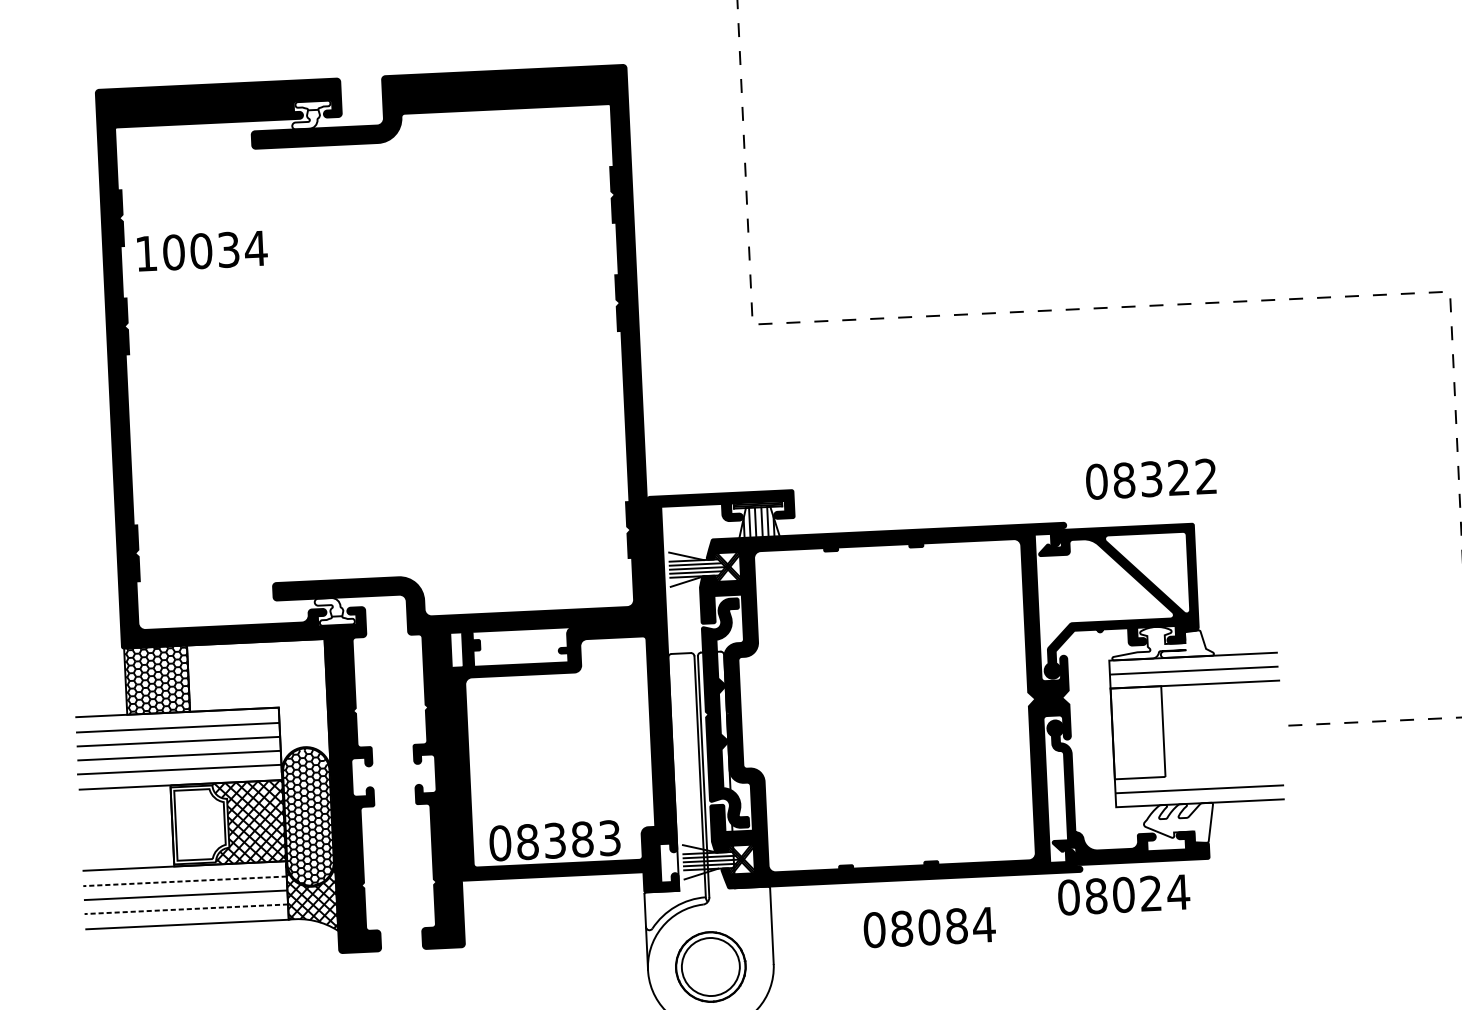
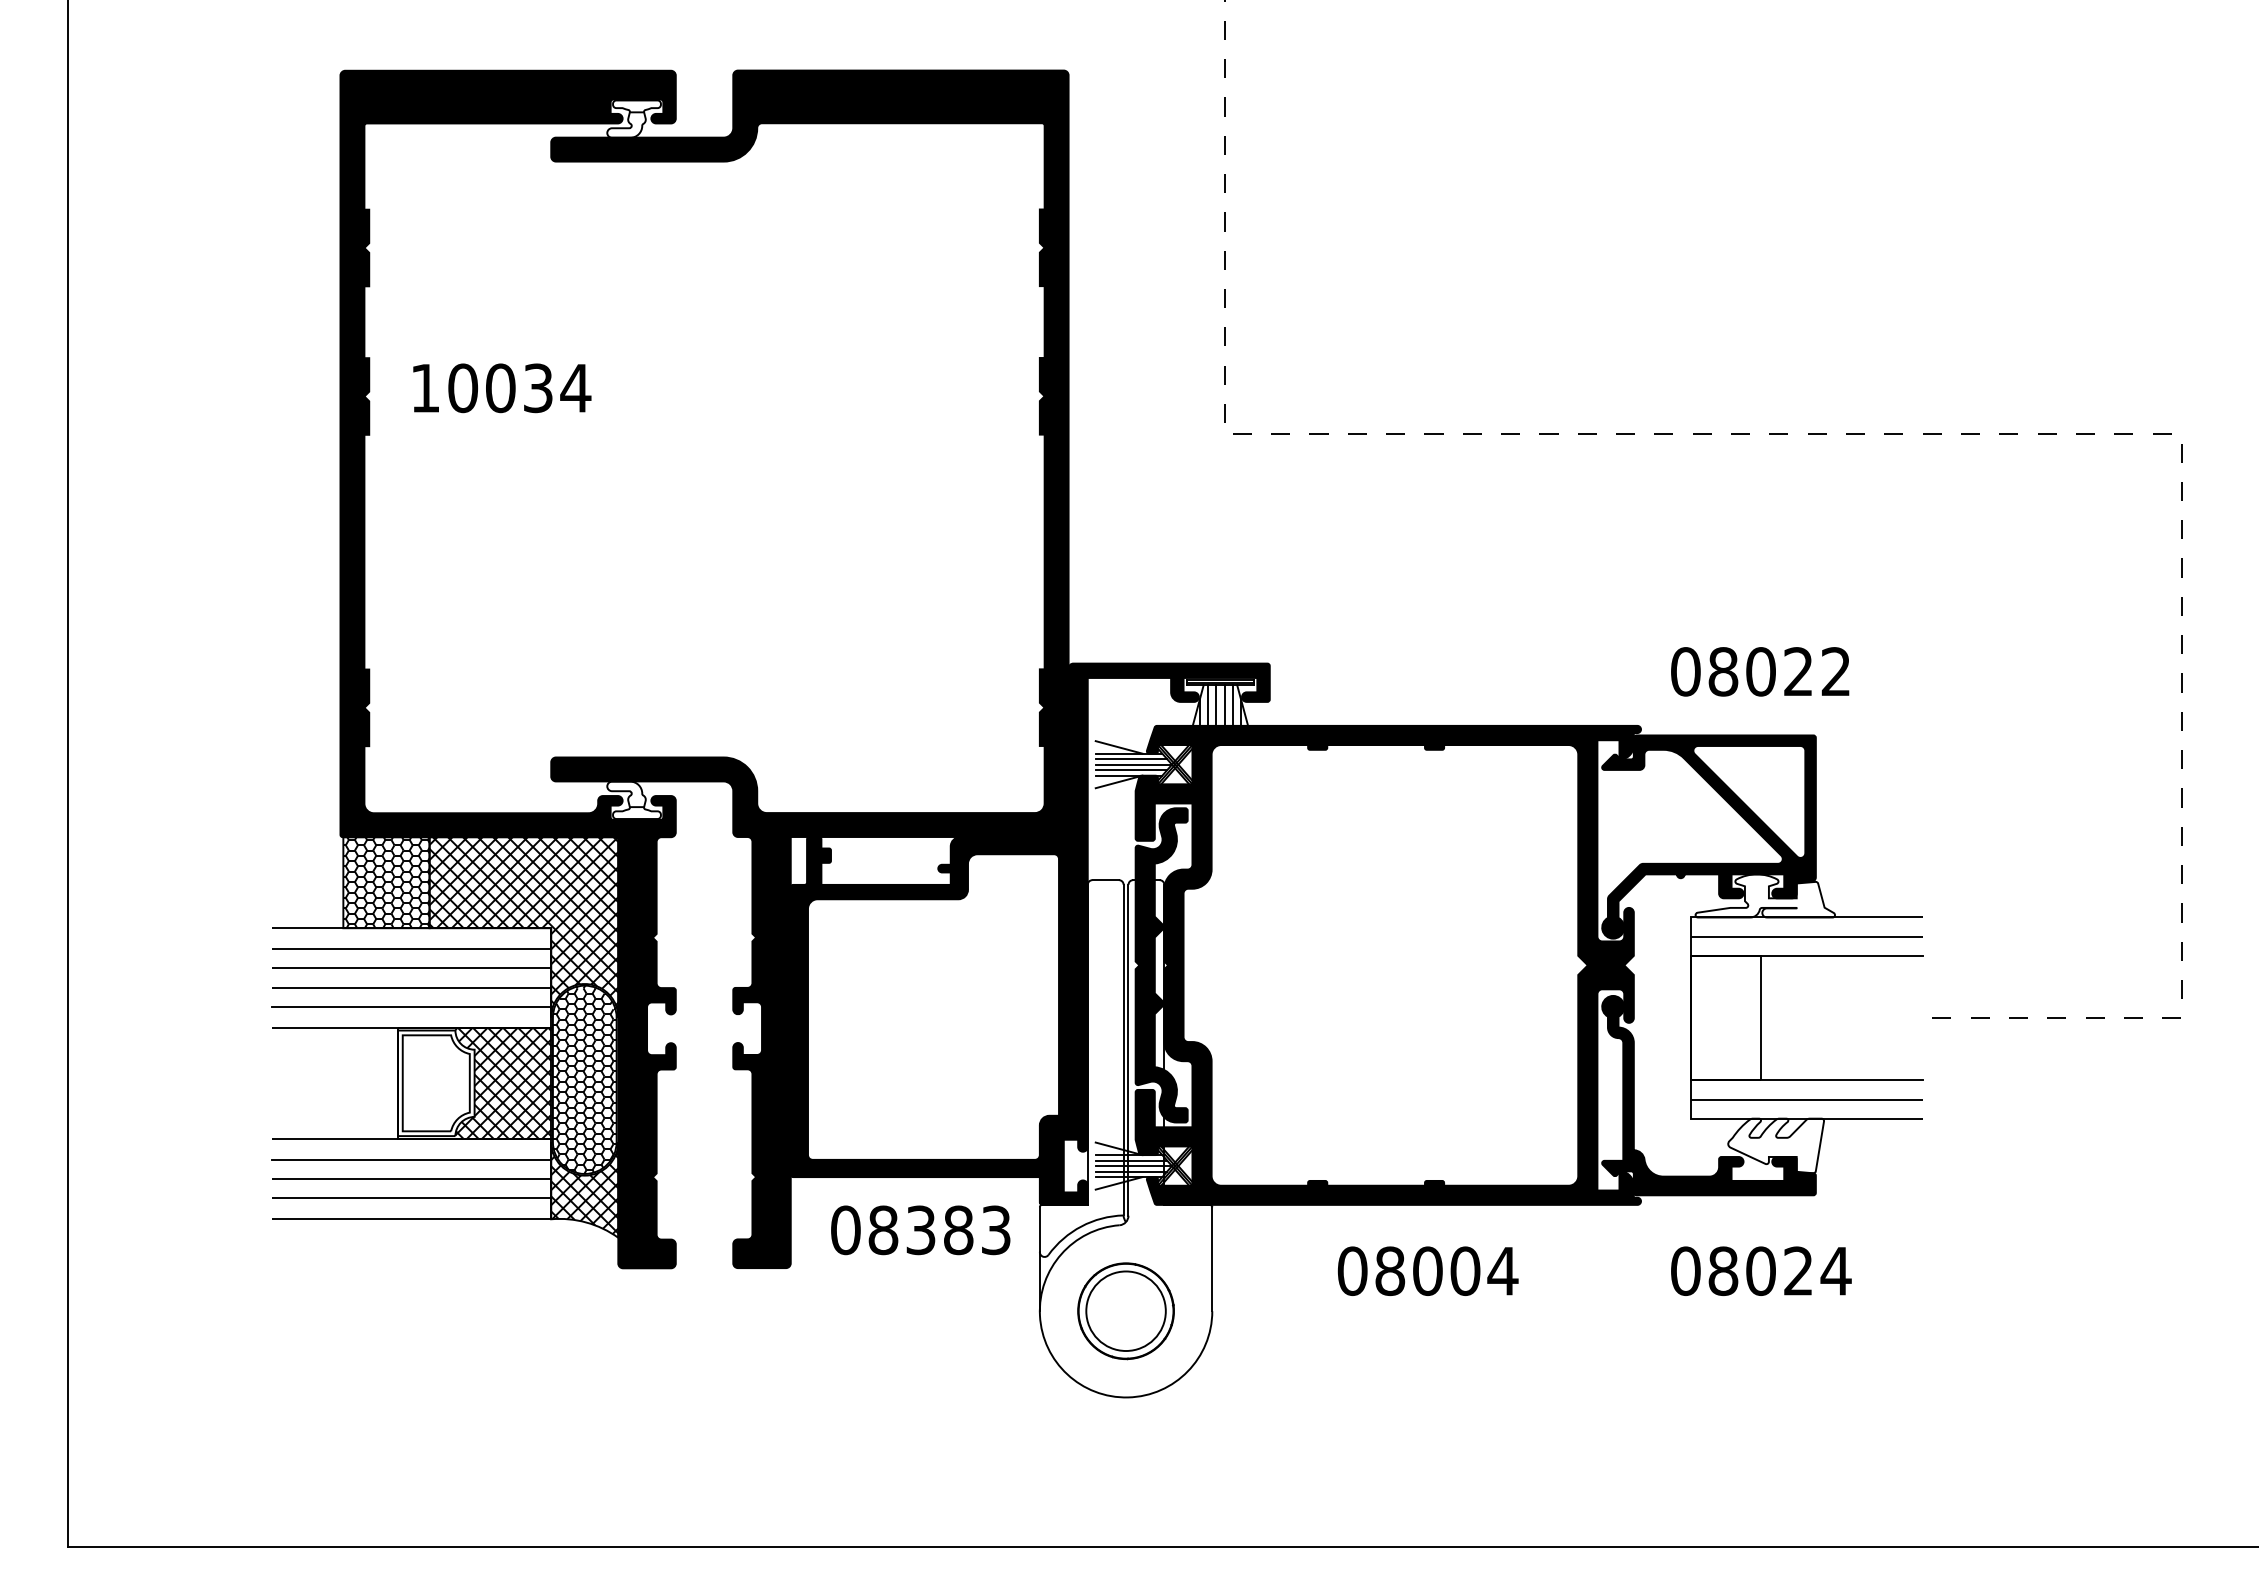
text: (202, 251) -> (502, 388), moved
text: (1151, 478) -> (1760, 671), 08322 -> 08022
hatch: (258, 707) -> (523, 926), added
line: (1198, 775) -> (1806, 1080), added
text: (554, 840) -> (920, 1230), moved
line: (184, 880) -> (411, 1159), dashed -> solid
text: (1124, 894) -> (1761, 1270), moved
line: (186, 909) -> (411, 1198), dashed -> solid
text: (956, 925) -> (1465, 1270), 08084 -> 08004

